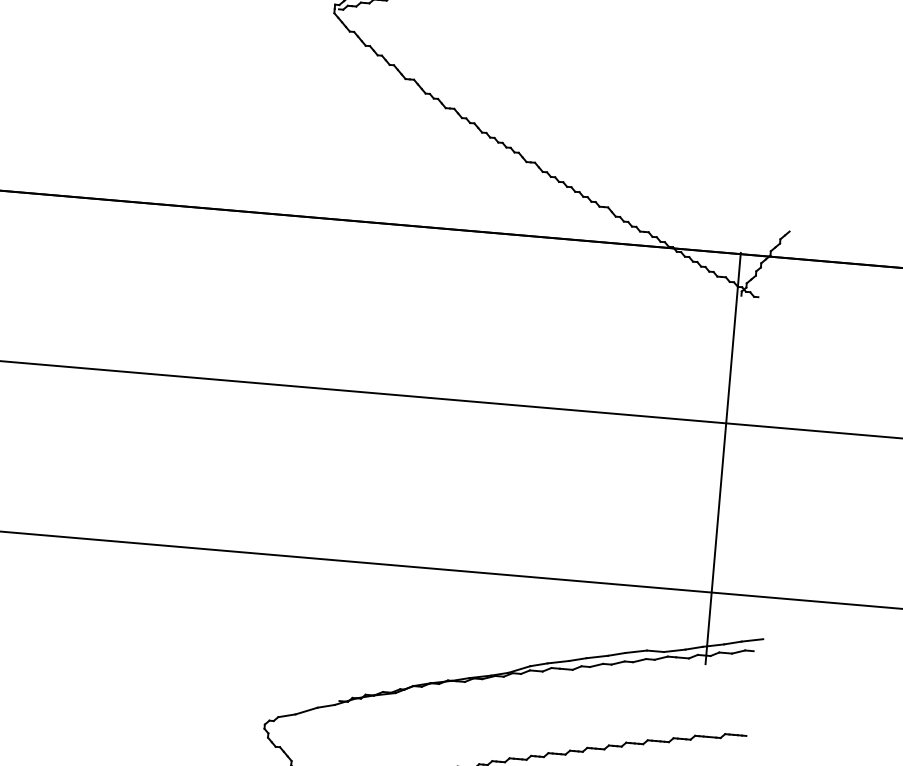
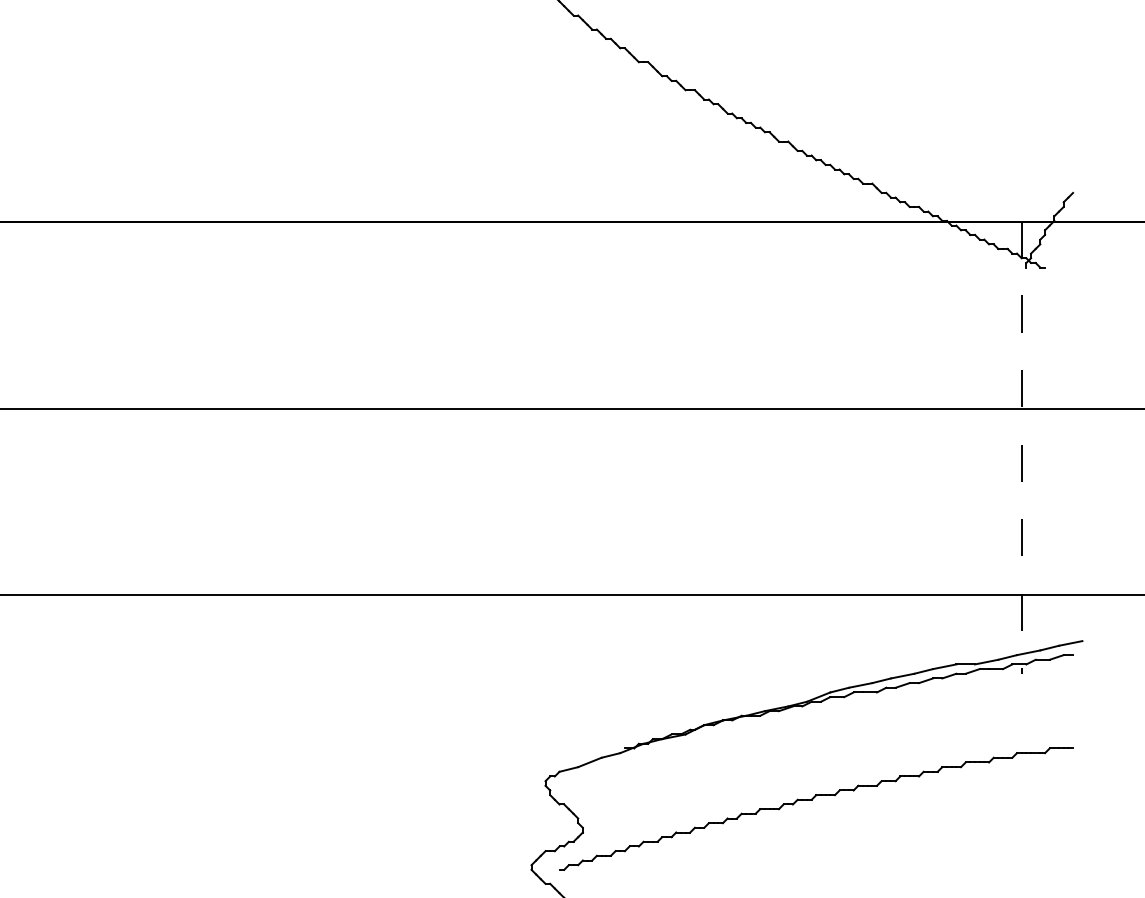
line: (722, 458) -> (1021, 447), solid -> dashed

